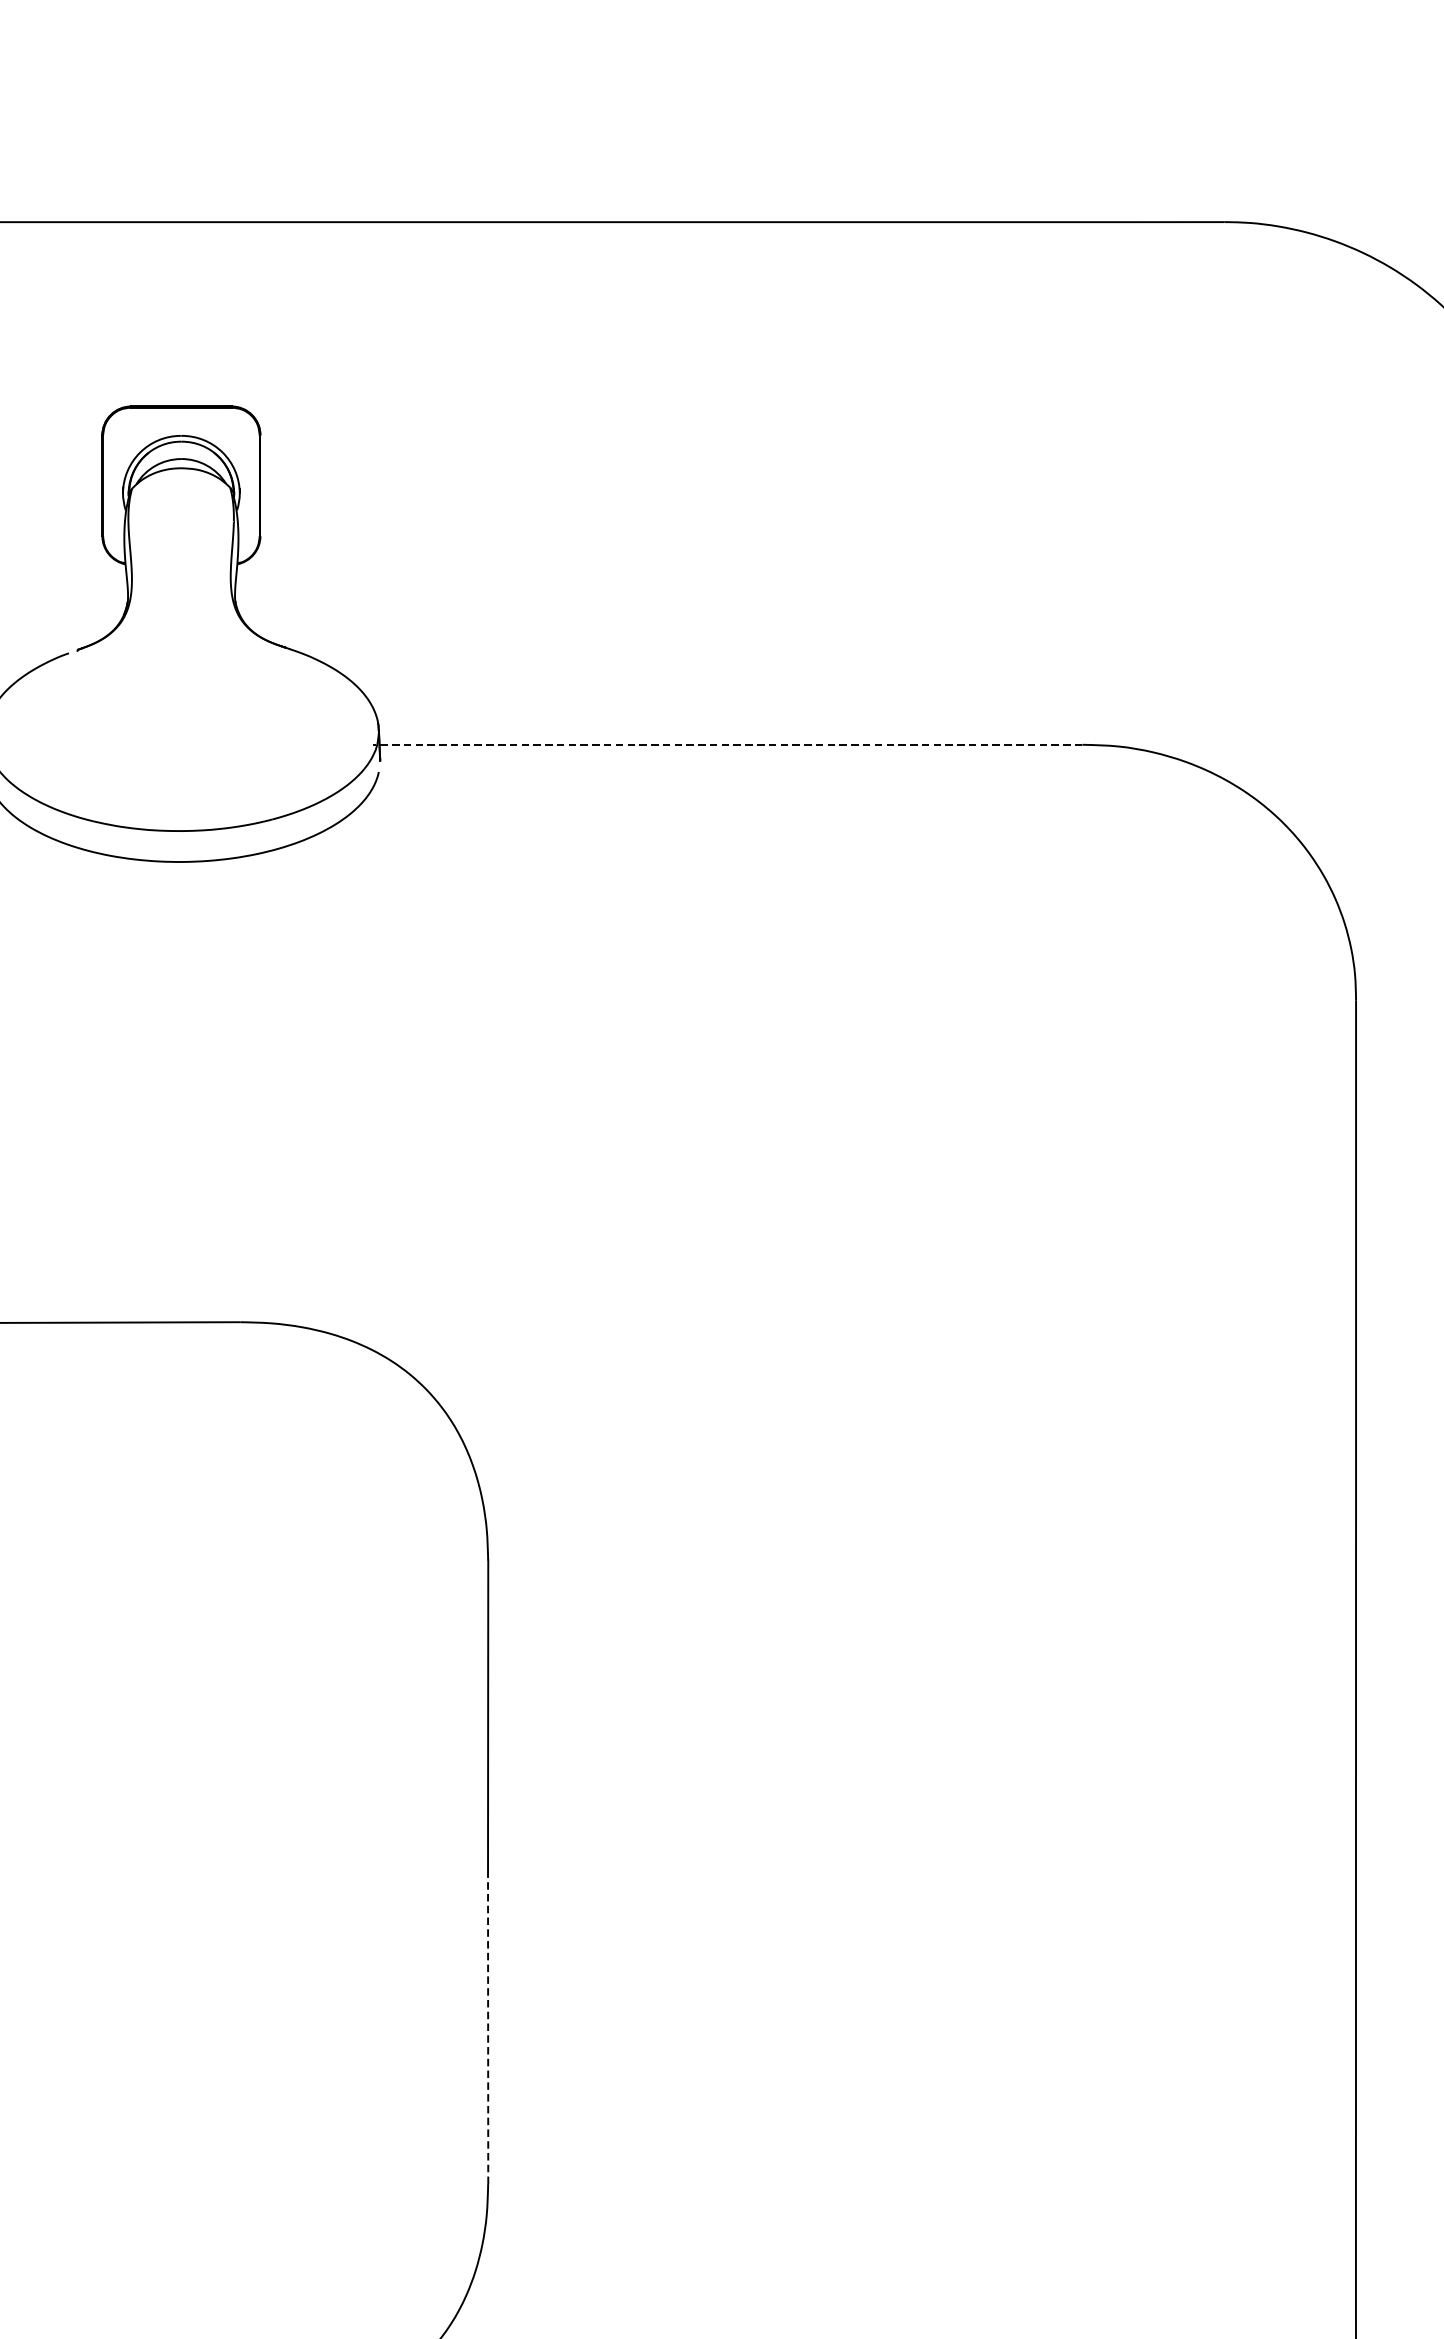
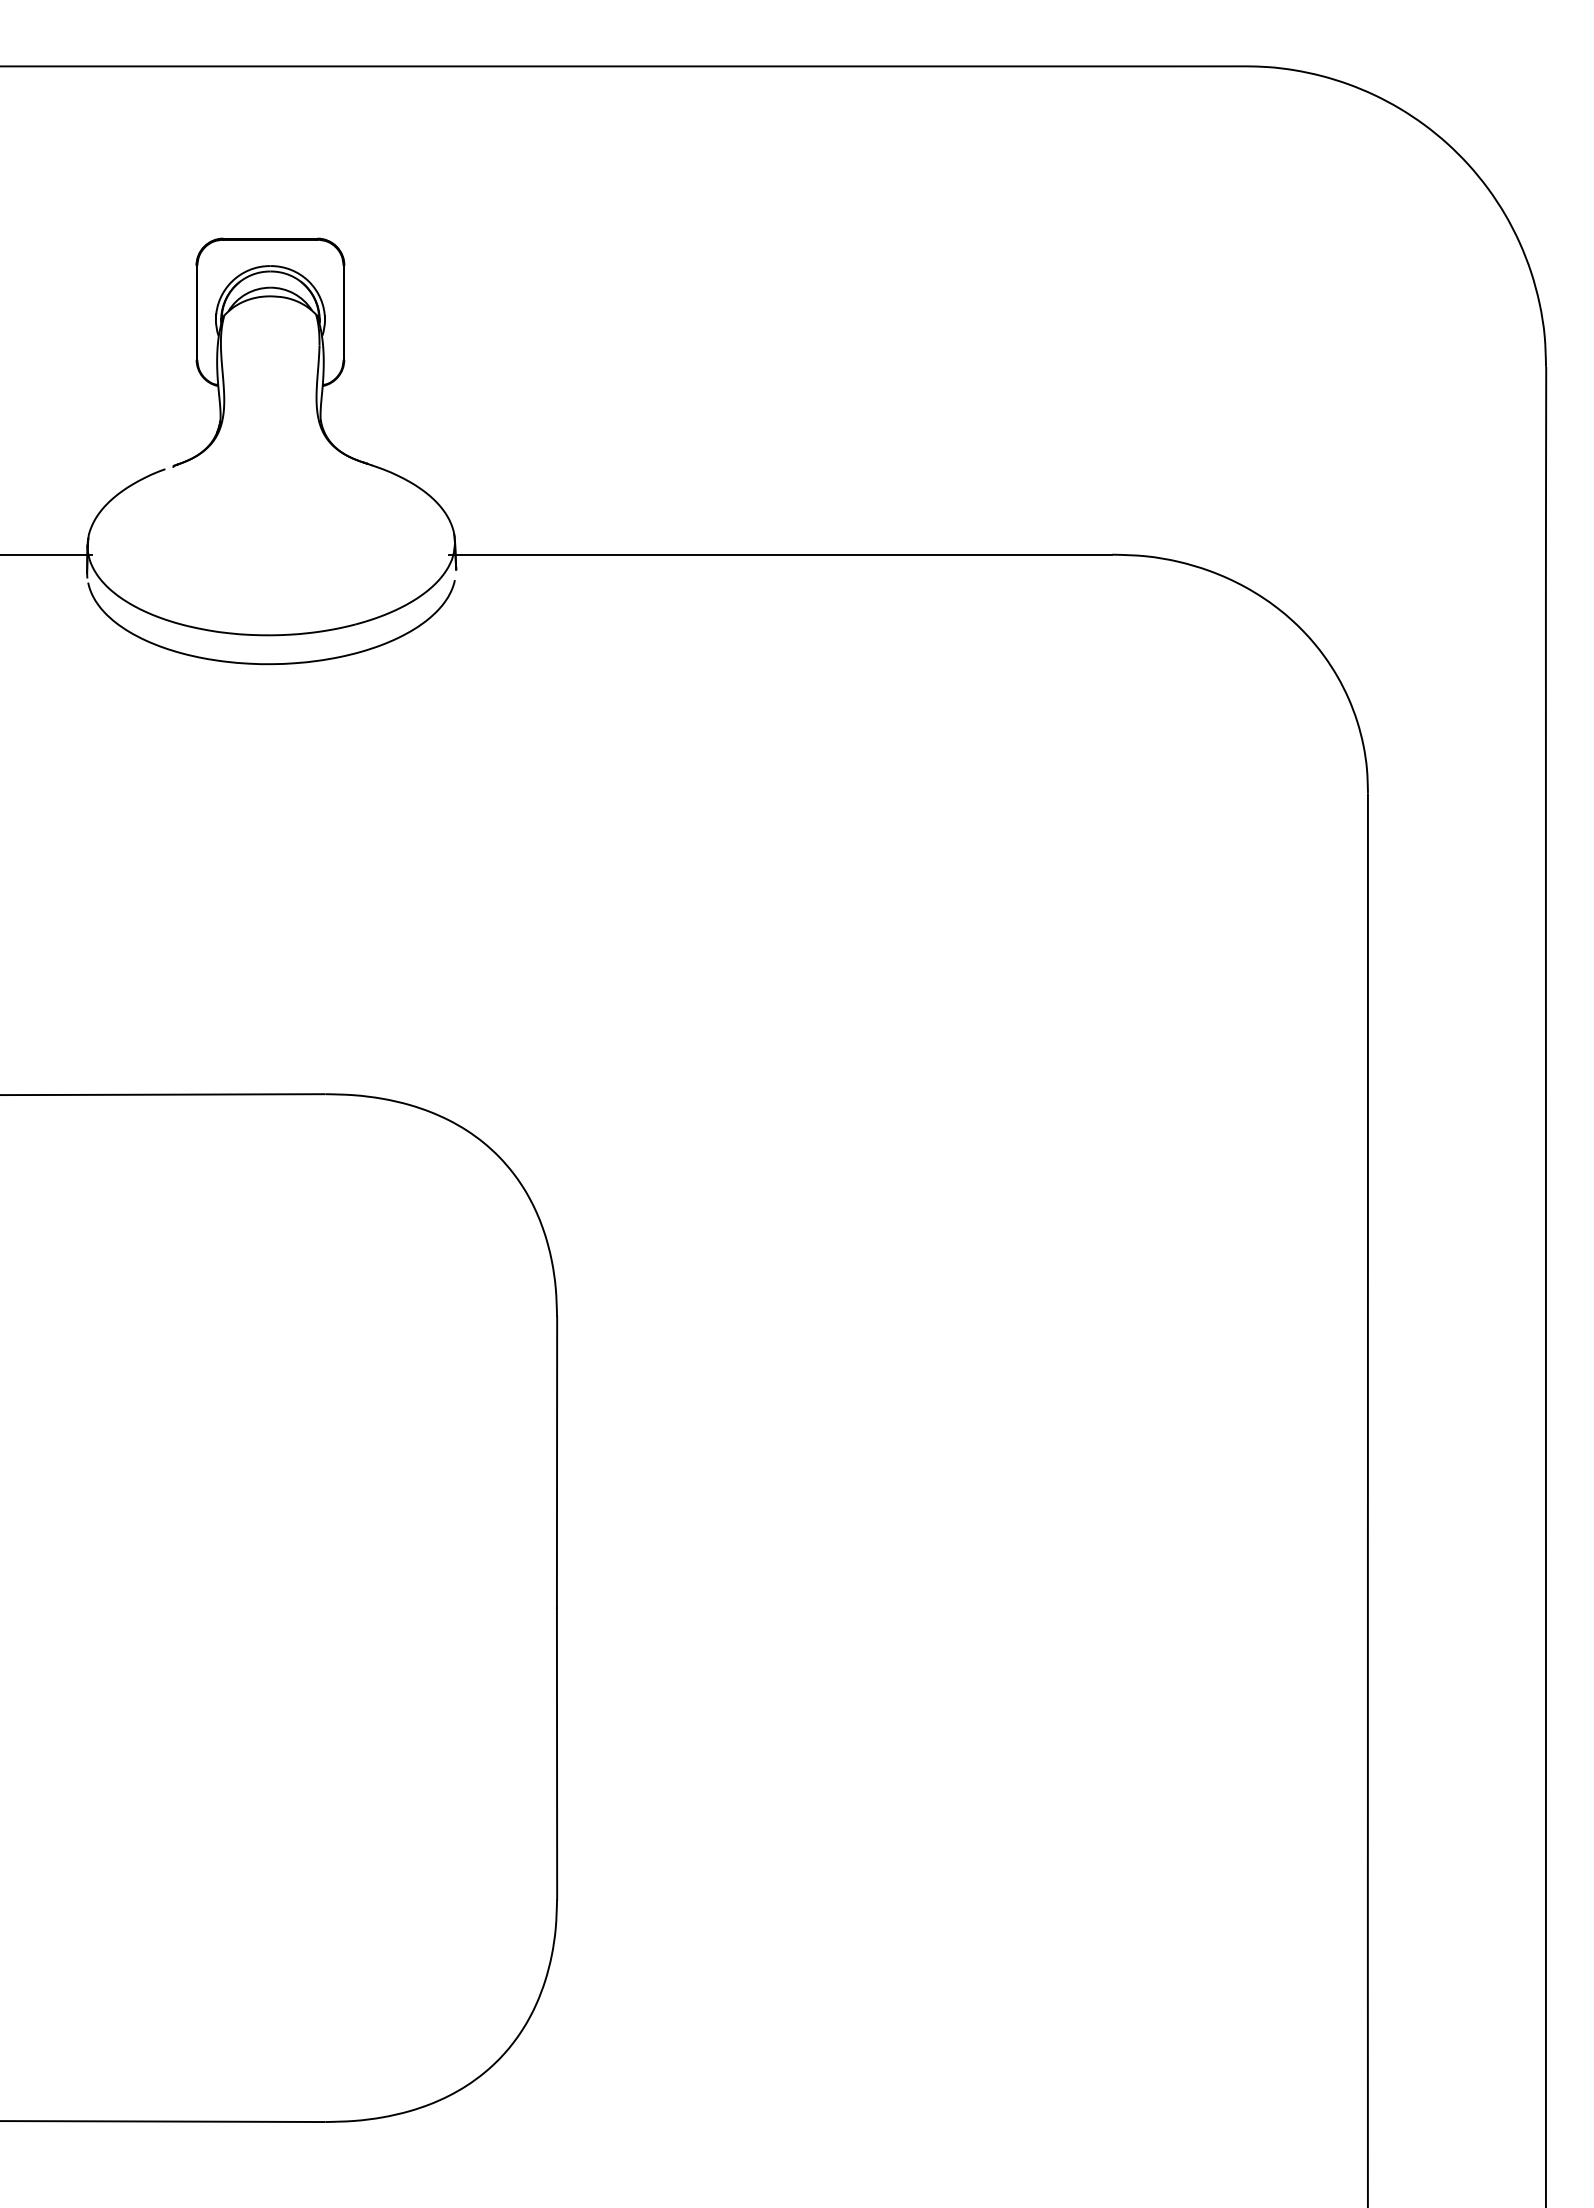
line: (727, 744) -> (780, 554), dashed -> solid
line: (488, 2027) -> (557, 1753), dashed -> solid

